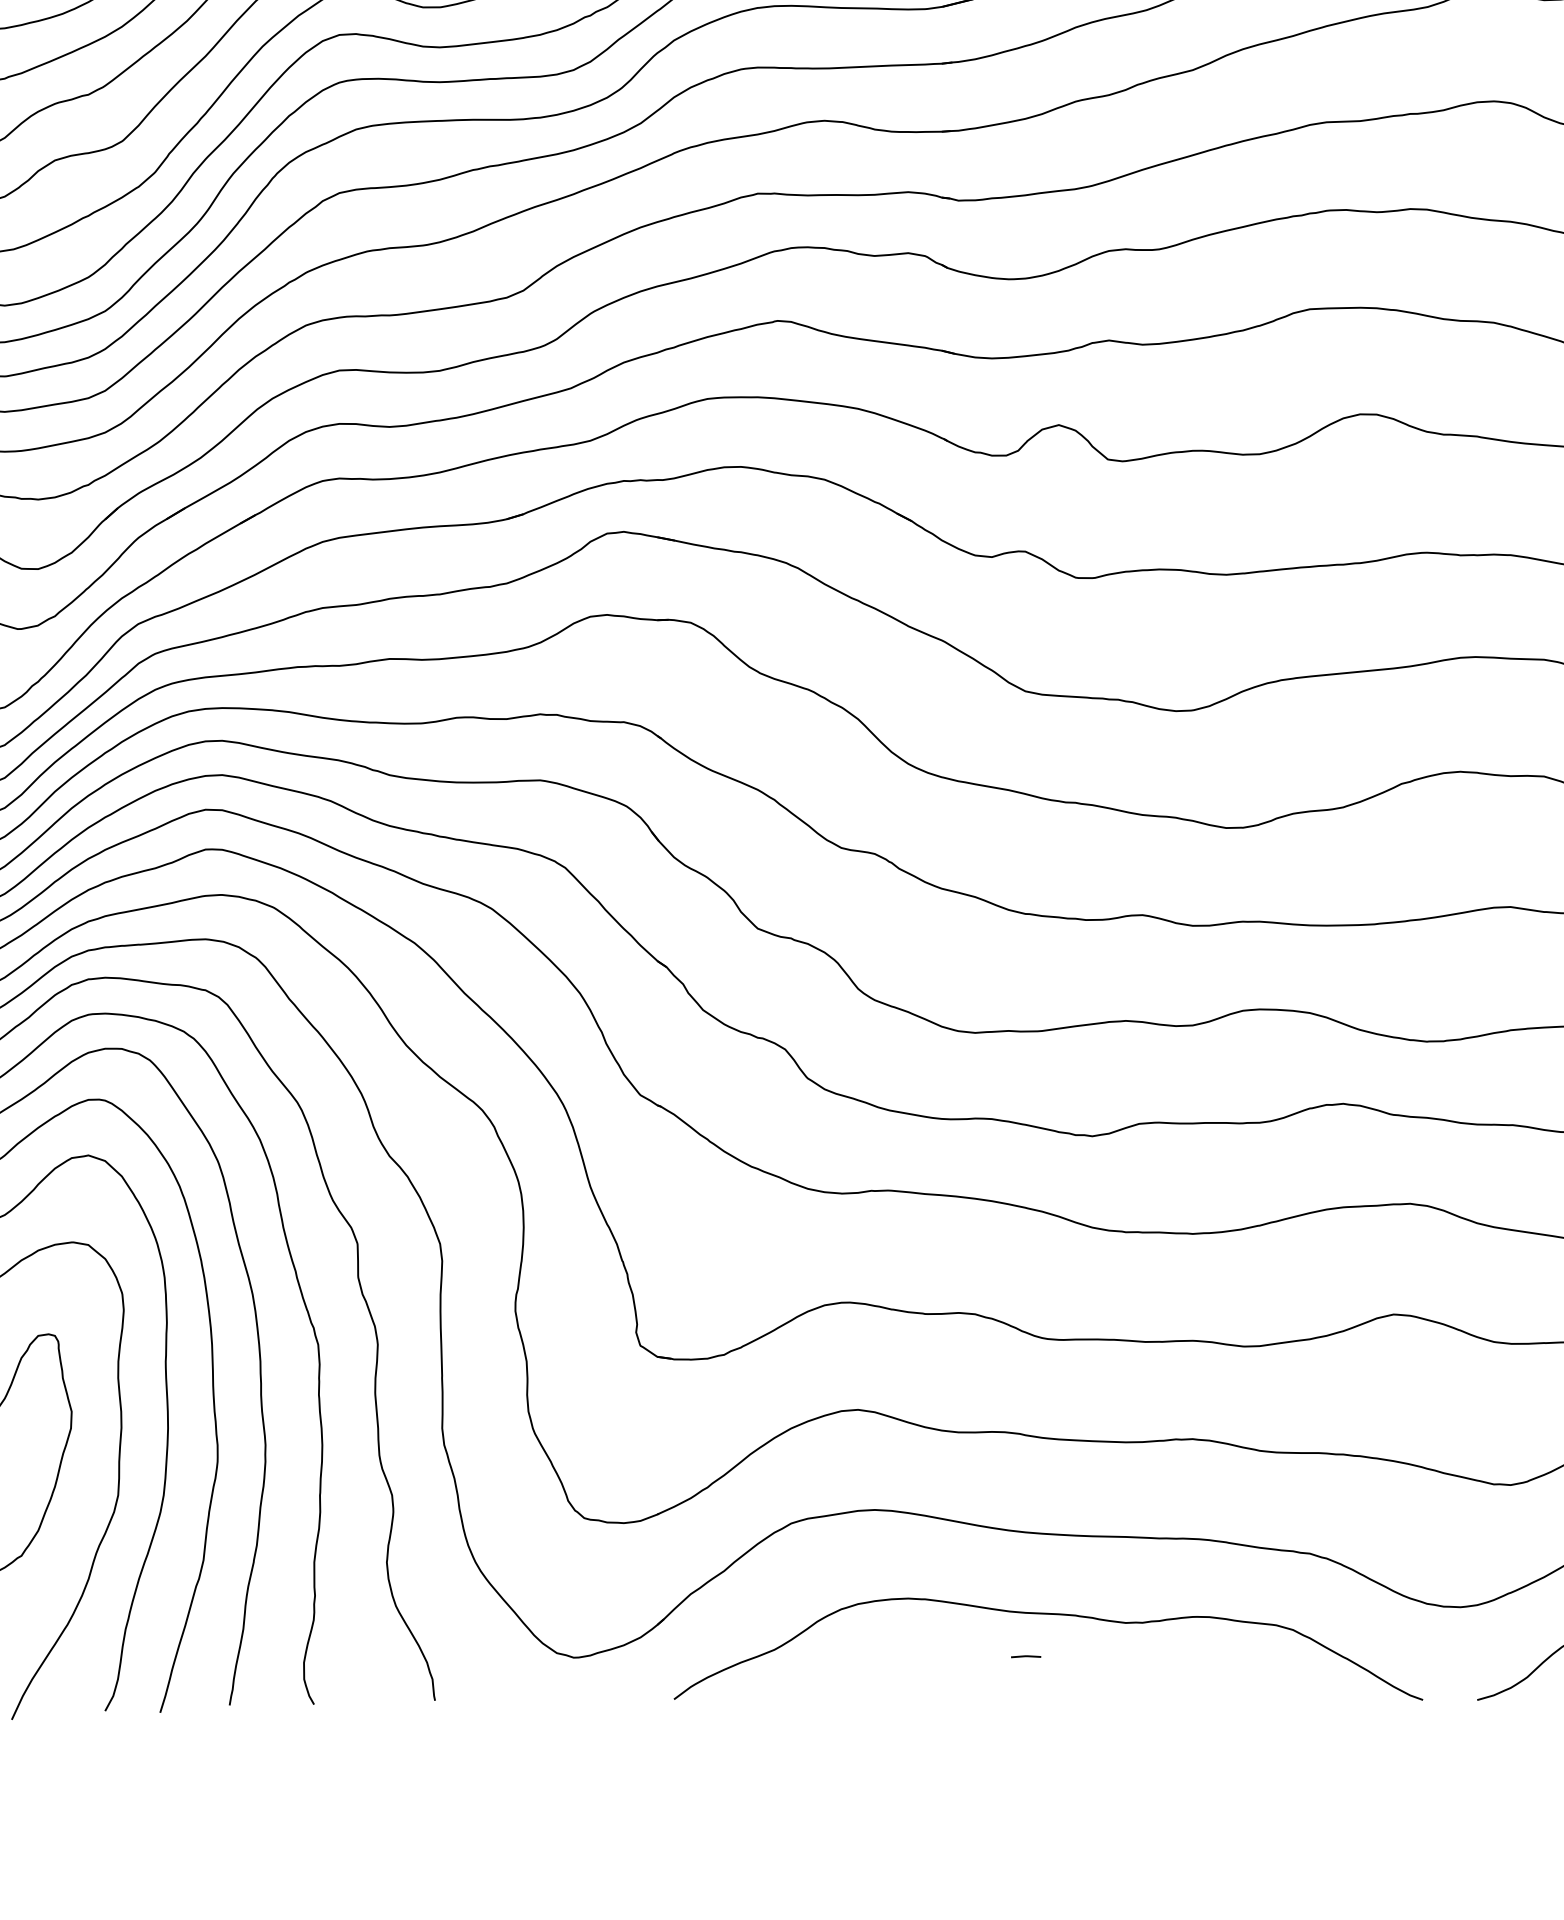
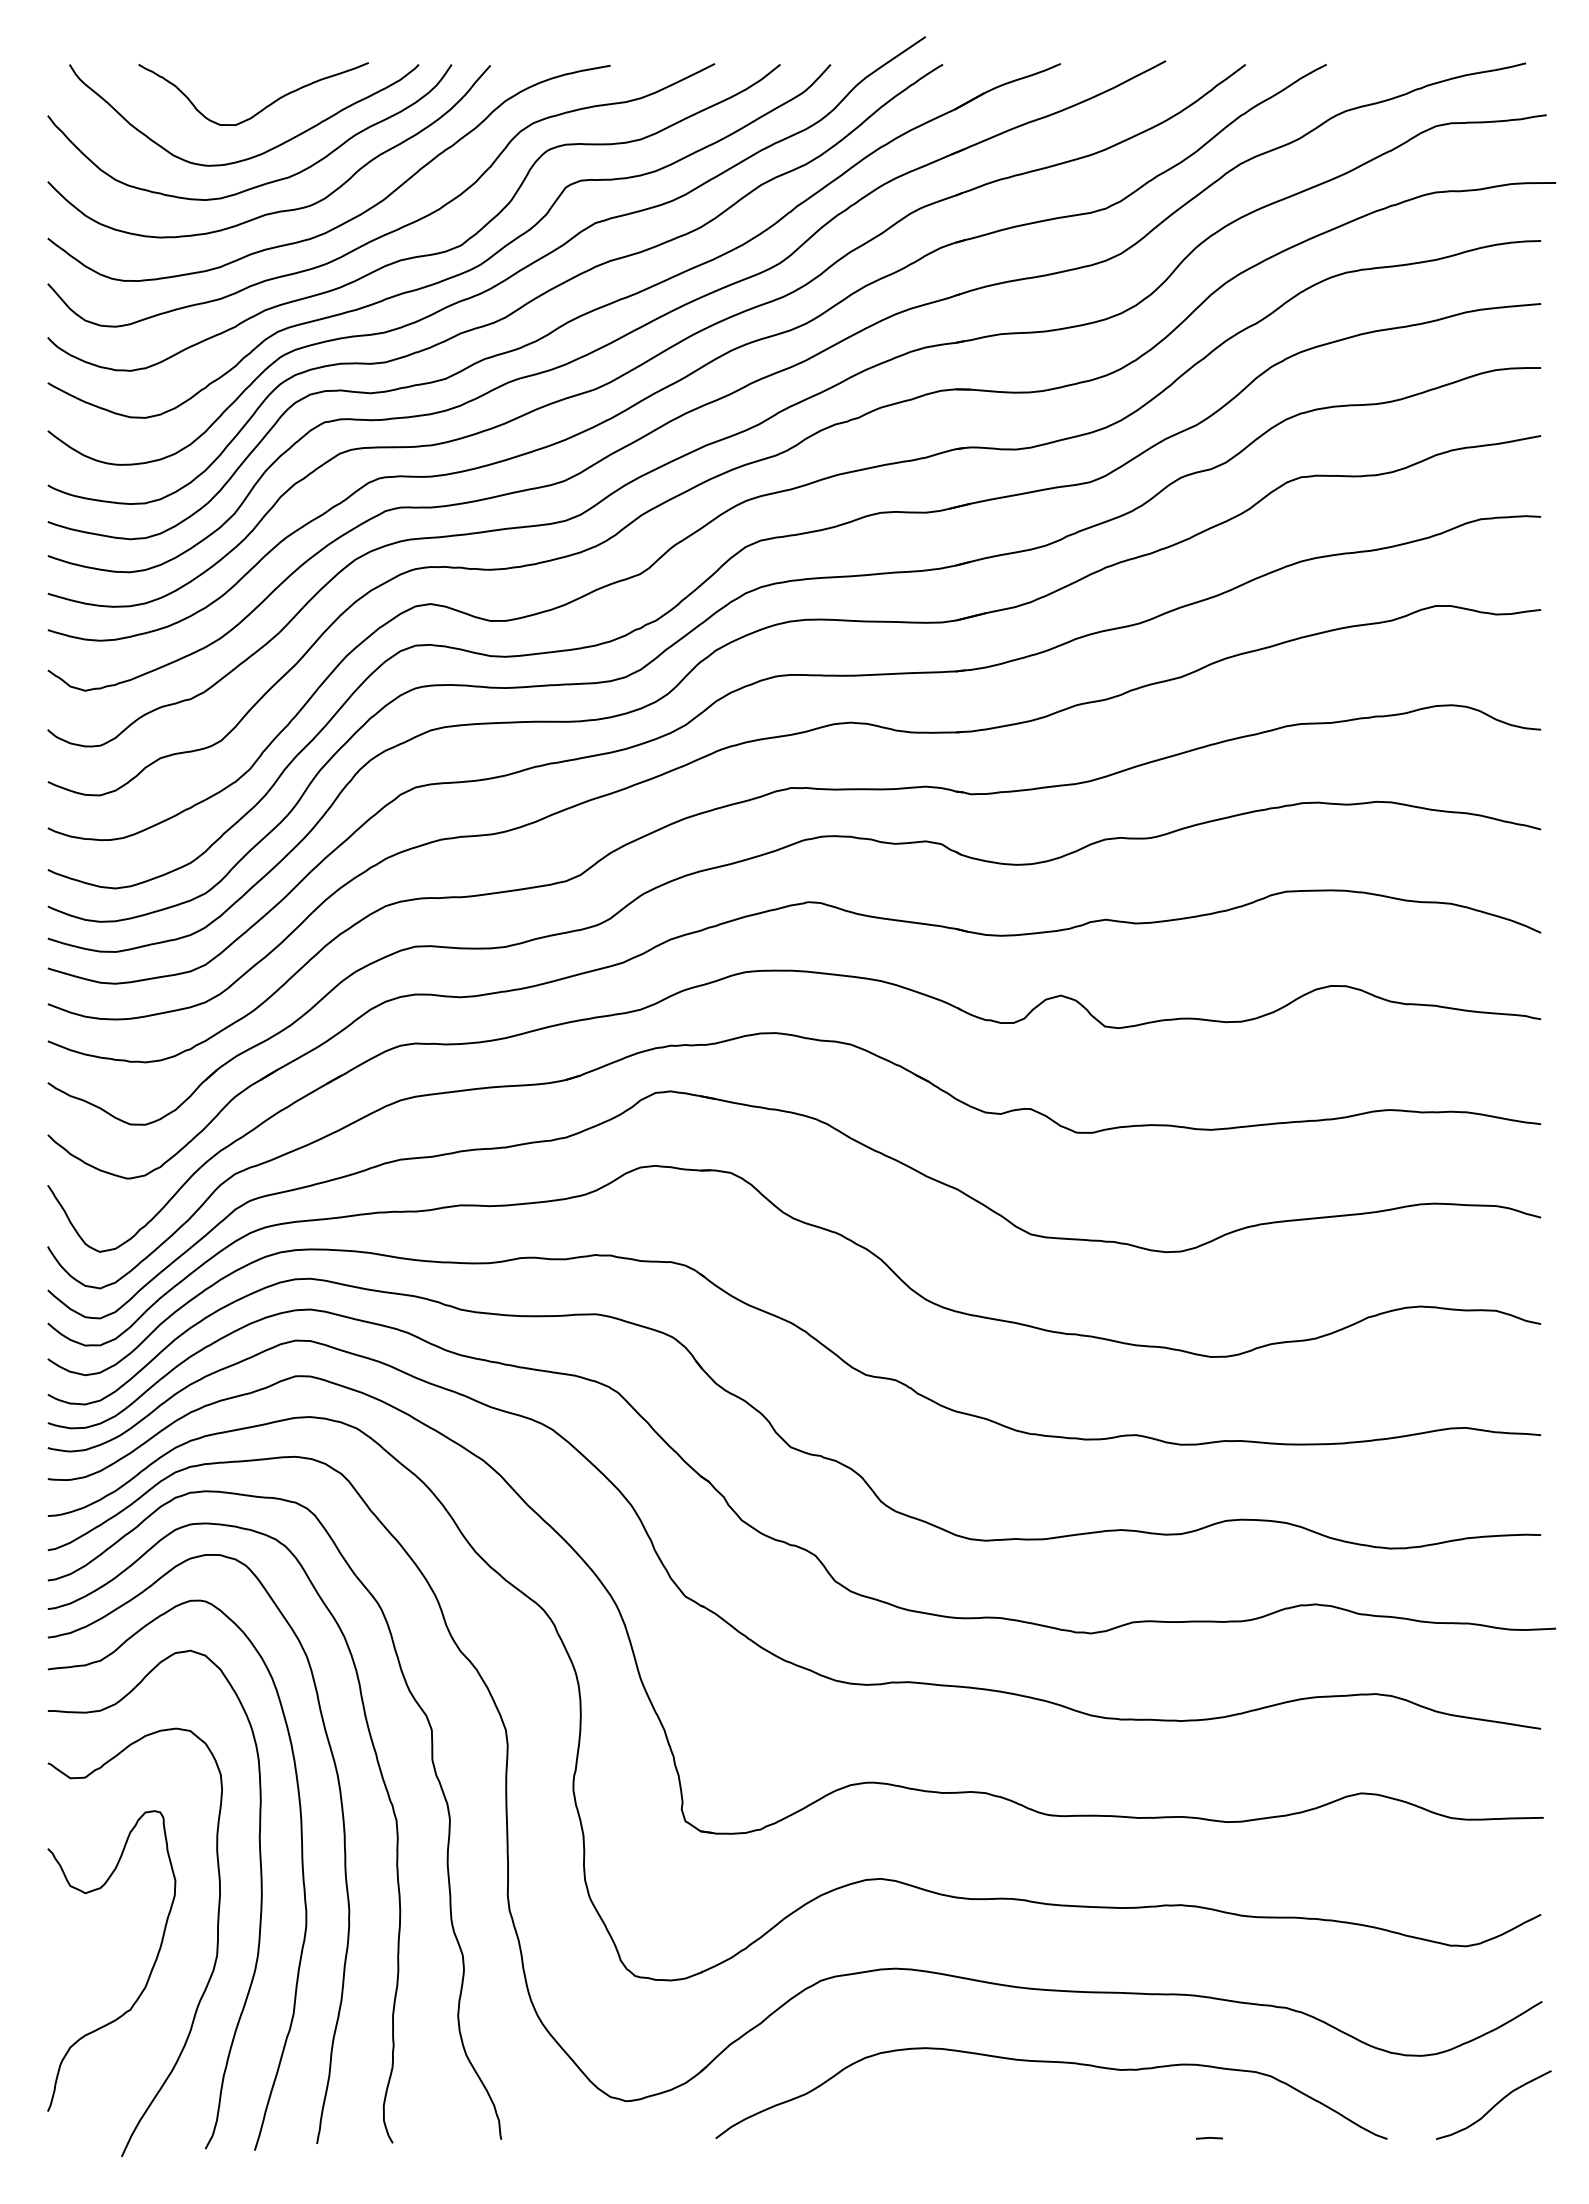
line: (1026, 1656) -> (1209, 2138), moved

